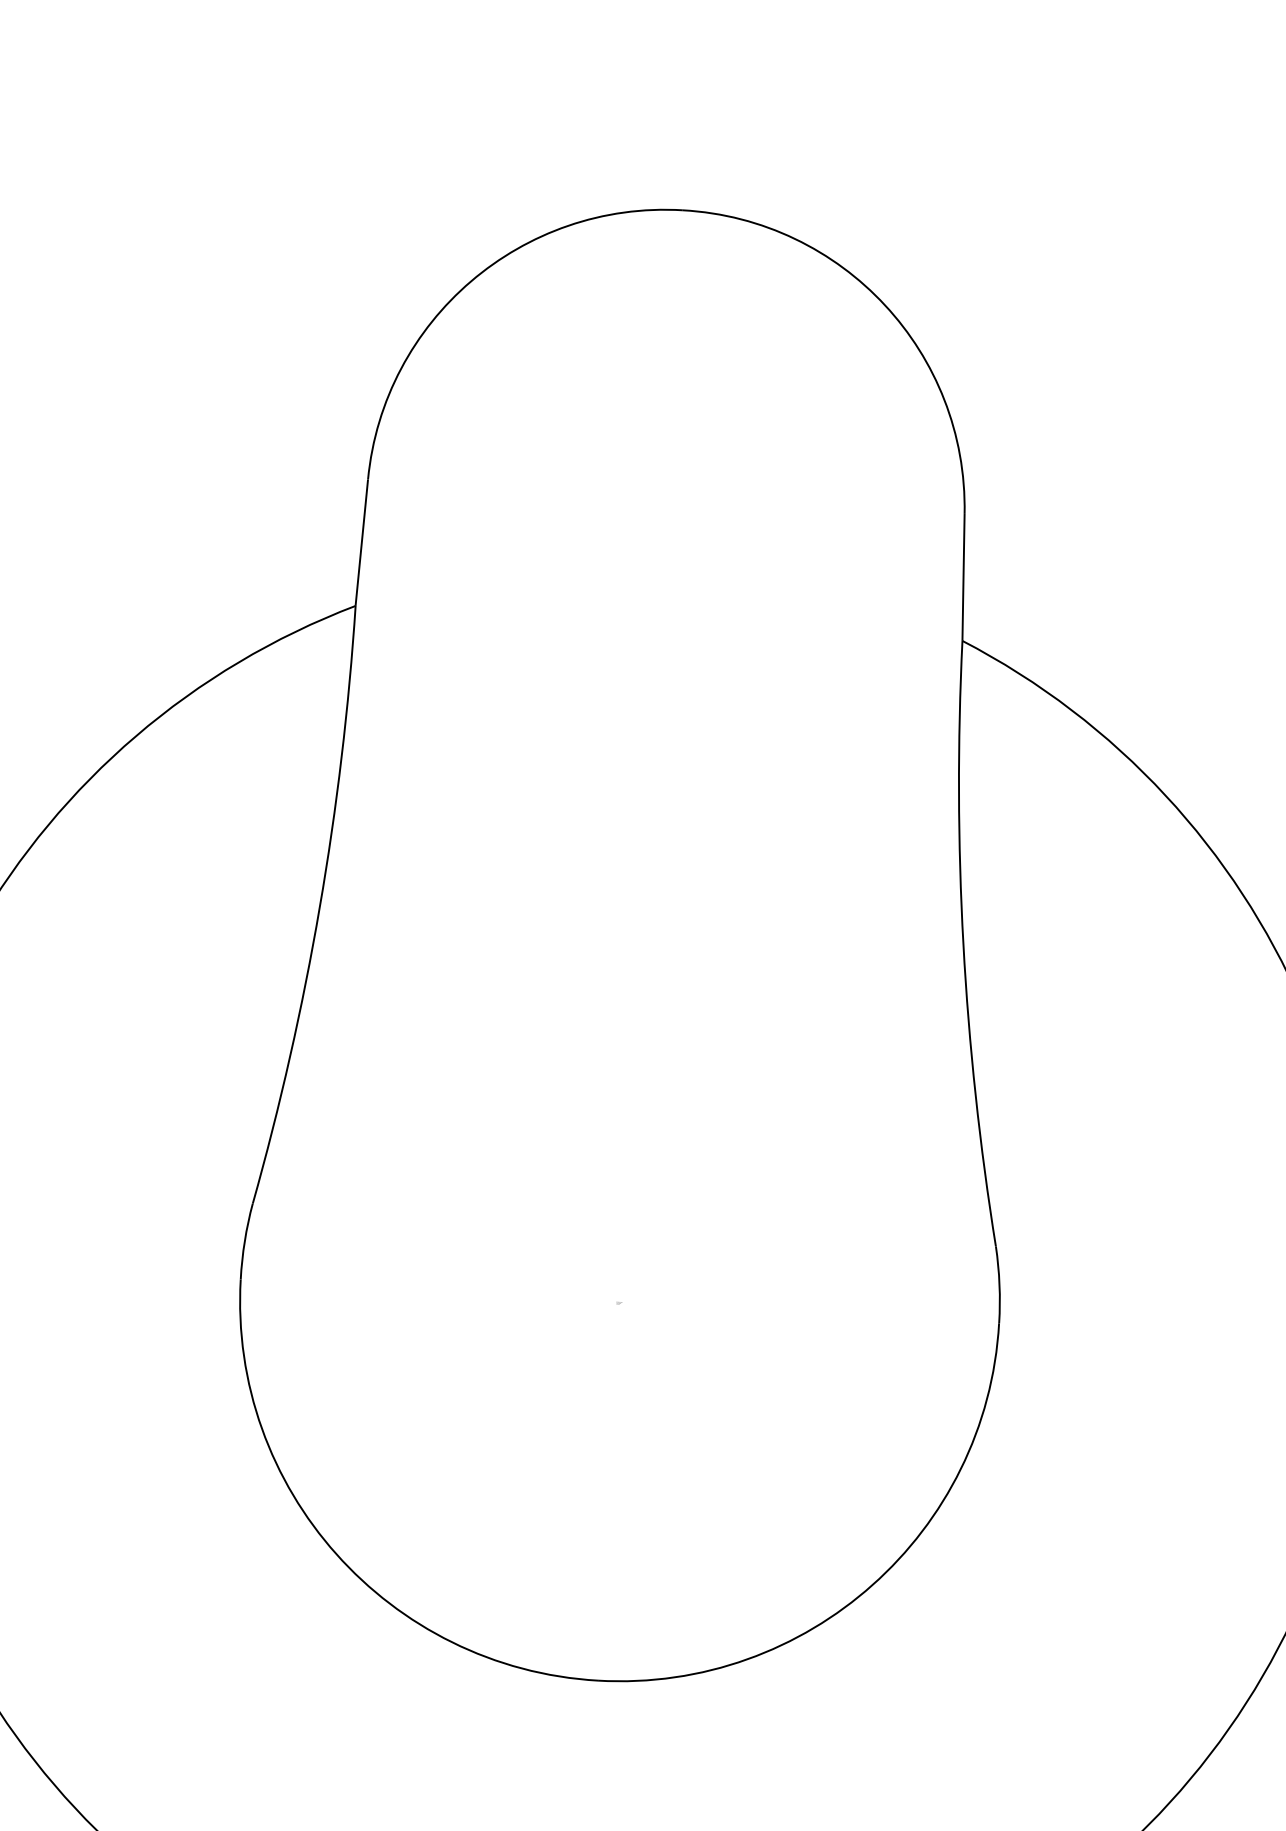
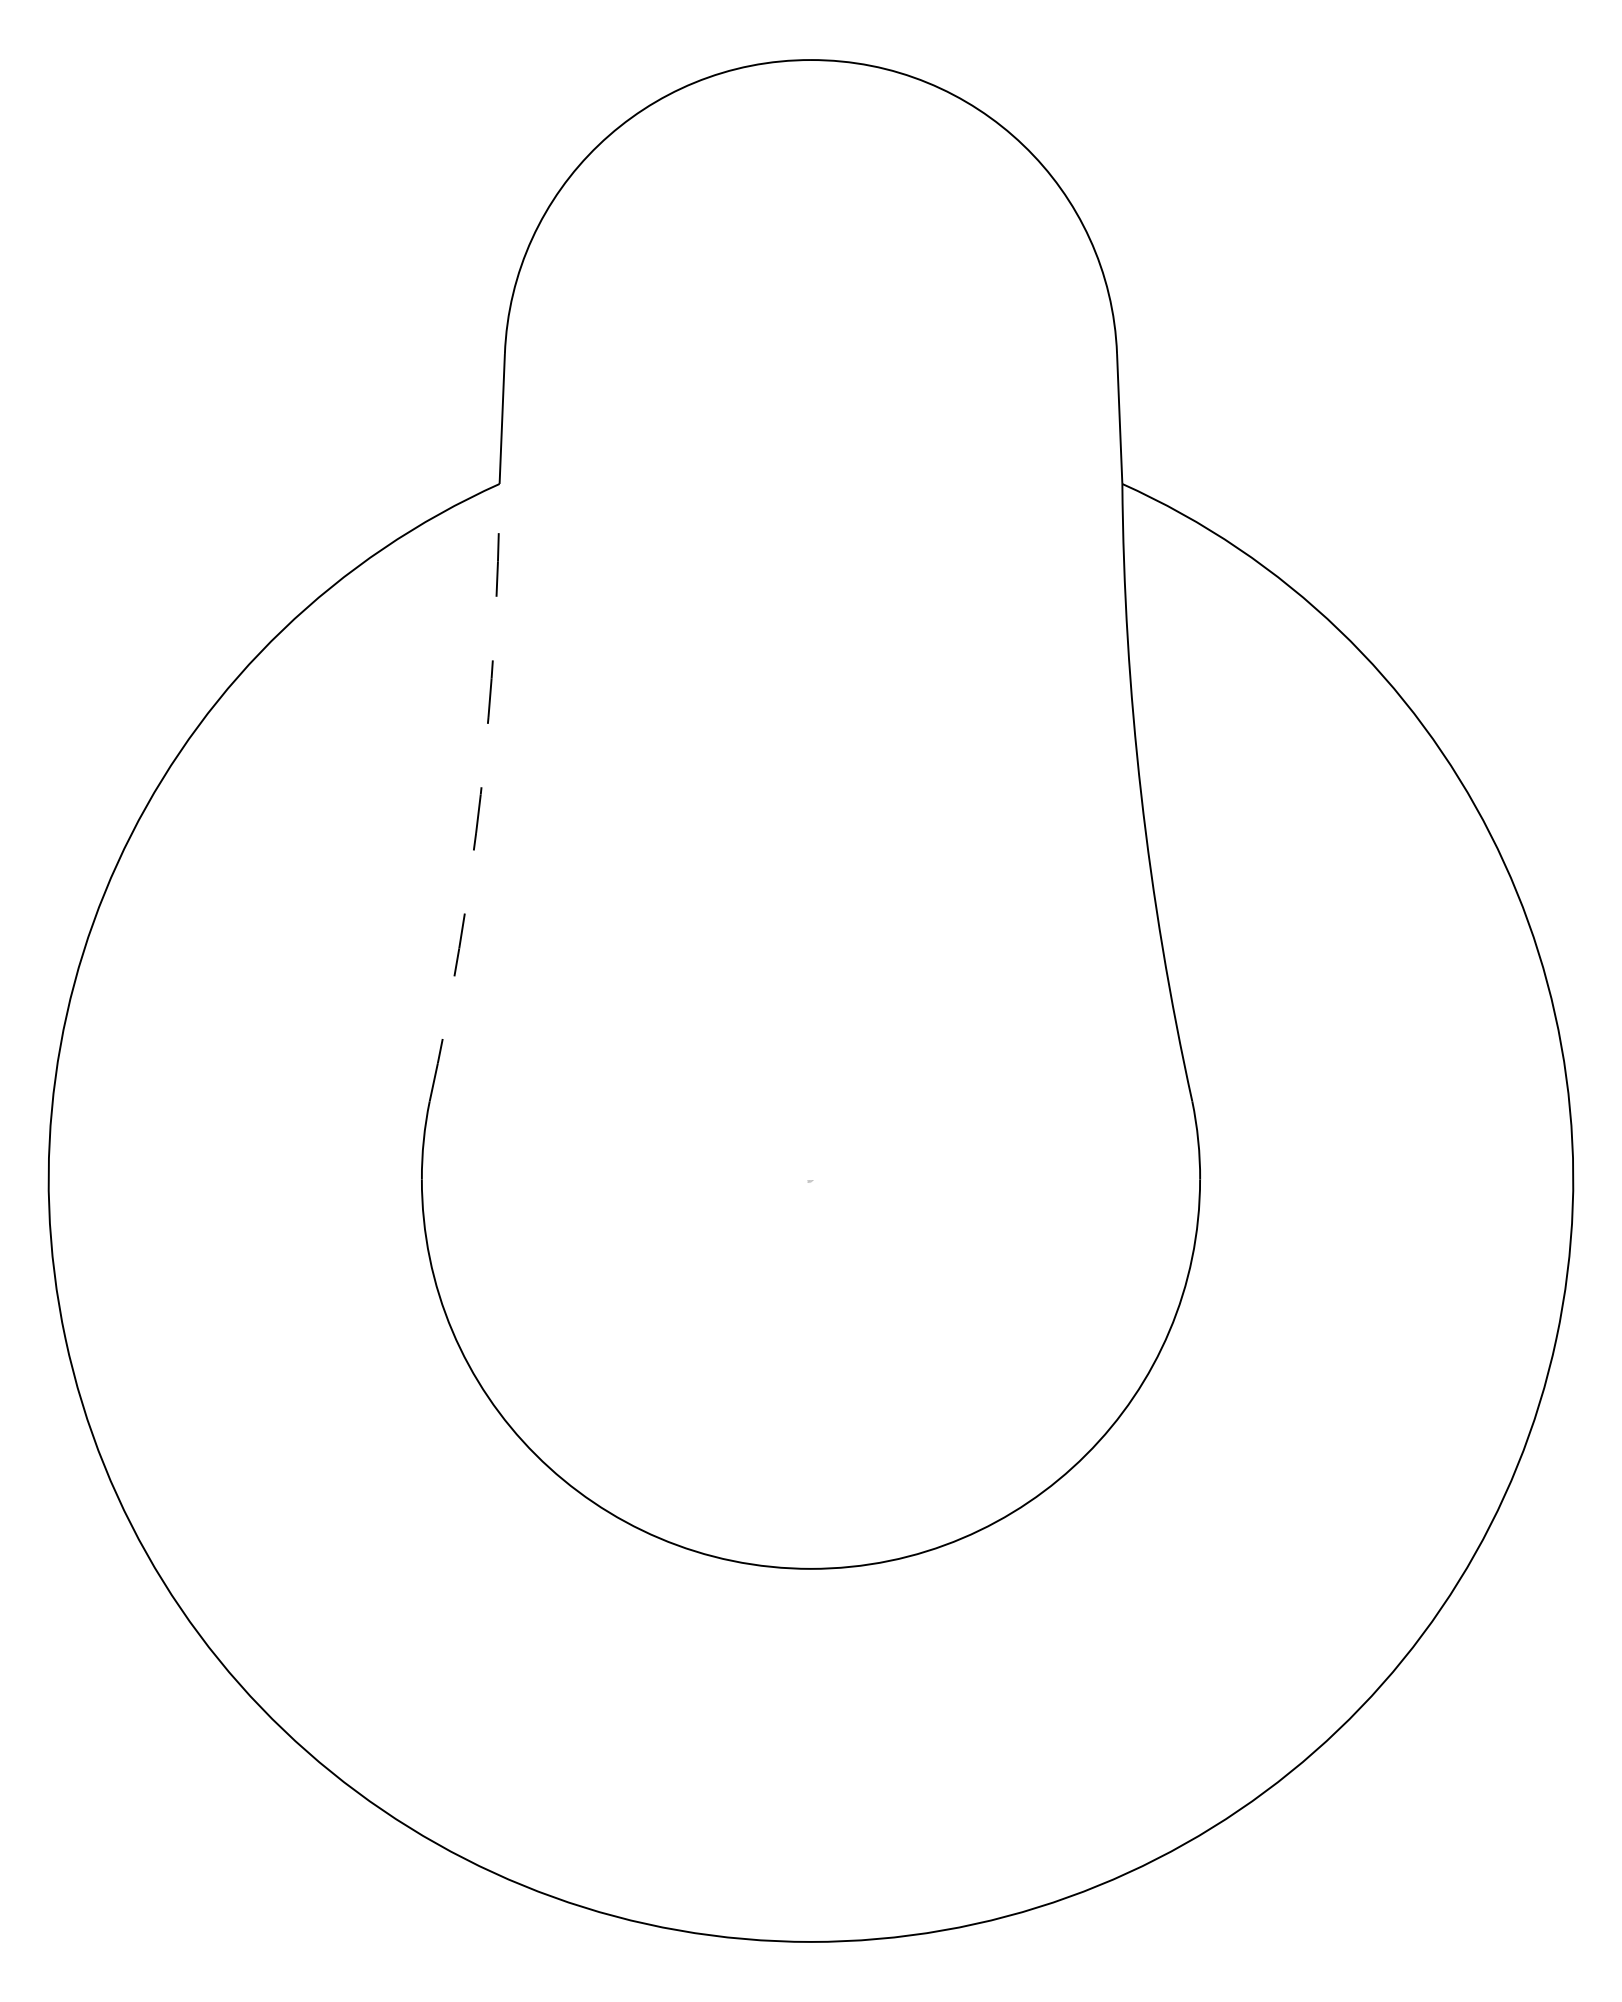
arc: (319, 907) -> (480, 794), solid -> dashed

